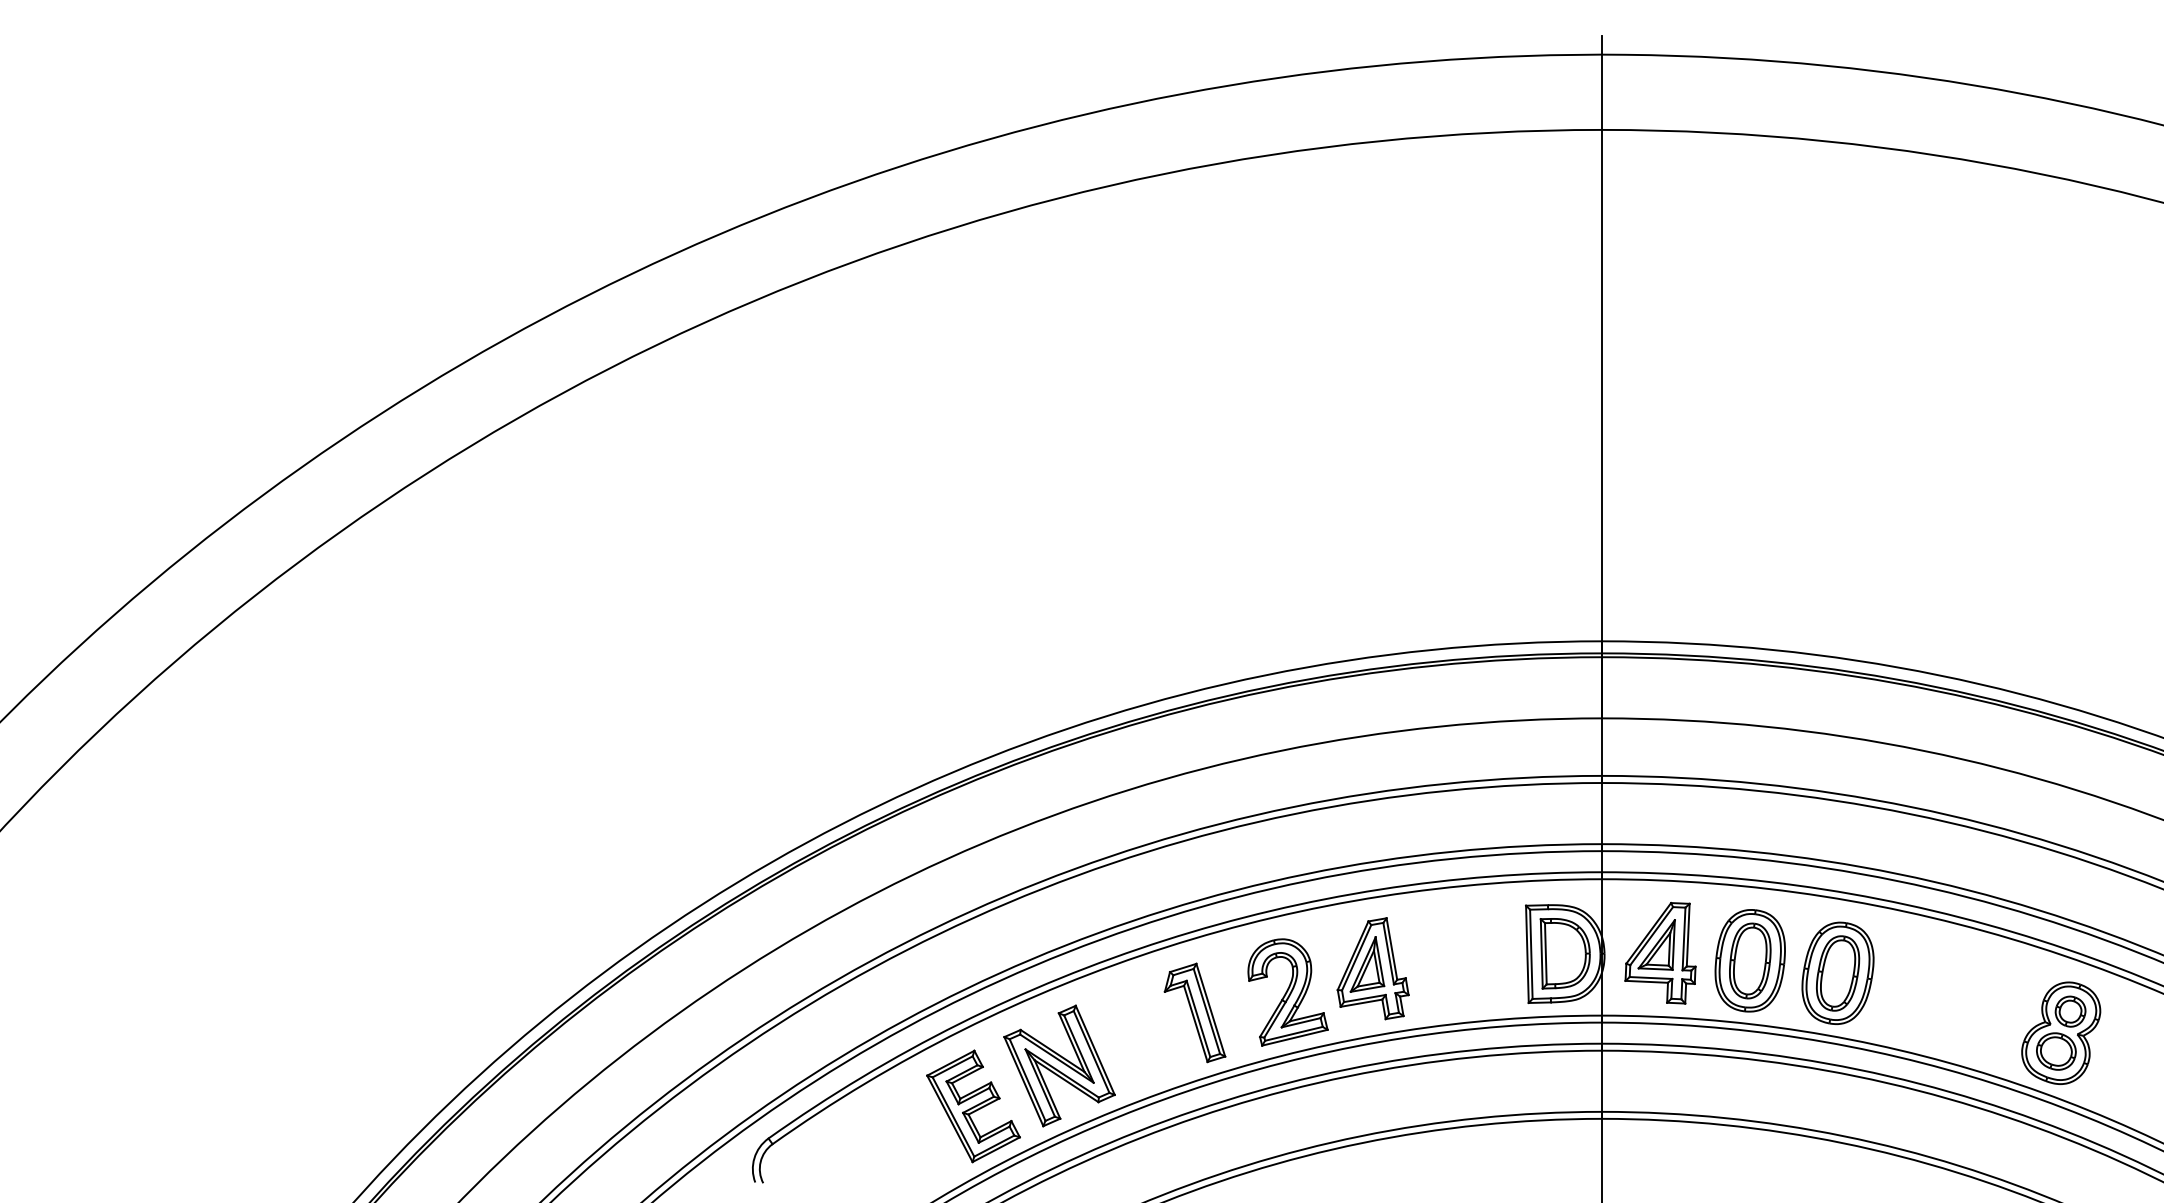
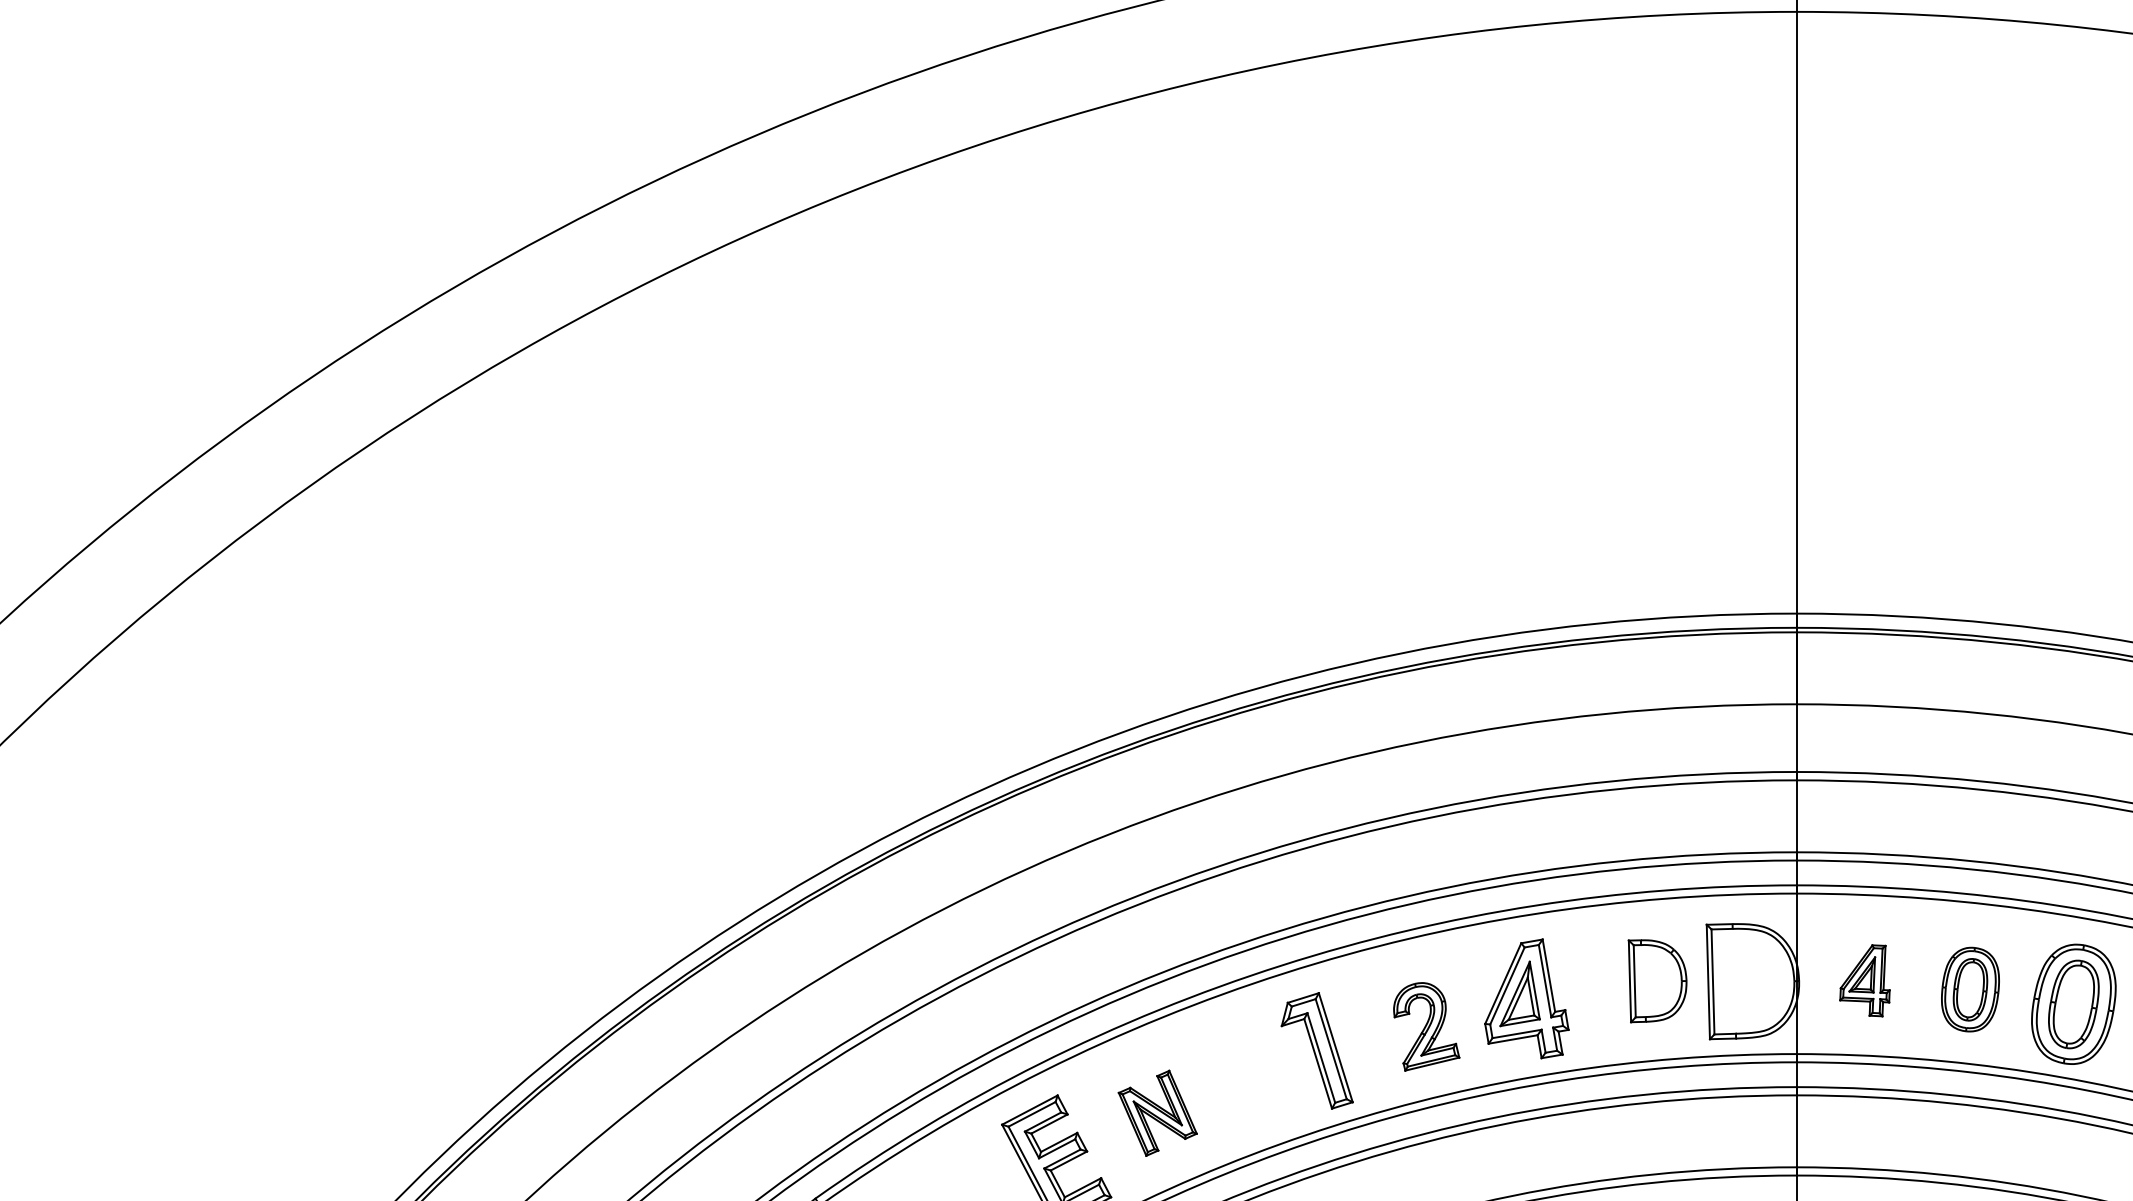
part: (1564, 953) -> (1656, 980), moved
part: (1660, 953) -> (1864, 980), size x0.6
part: (1749, 960) -> (1969, 989), size x0.7
part: (1287, 992) -> (1426, 1026), size x0.7
part: (1059, 1065) -> (1157, 1112), size x0.6

